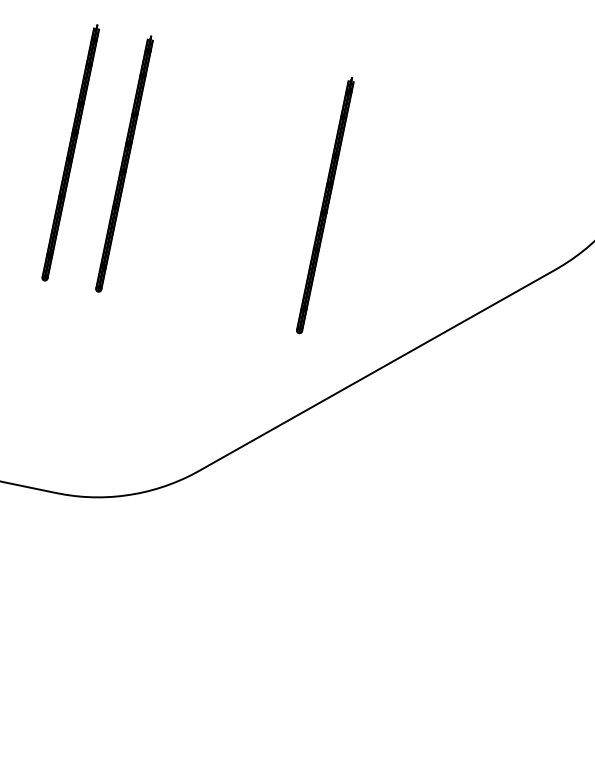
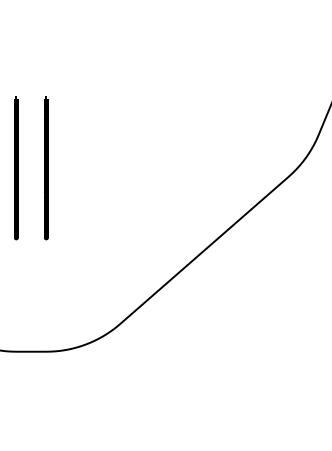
part: (323, 205) -> (157, 168), removed

